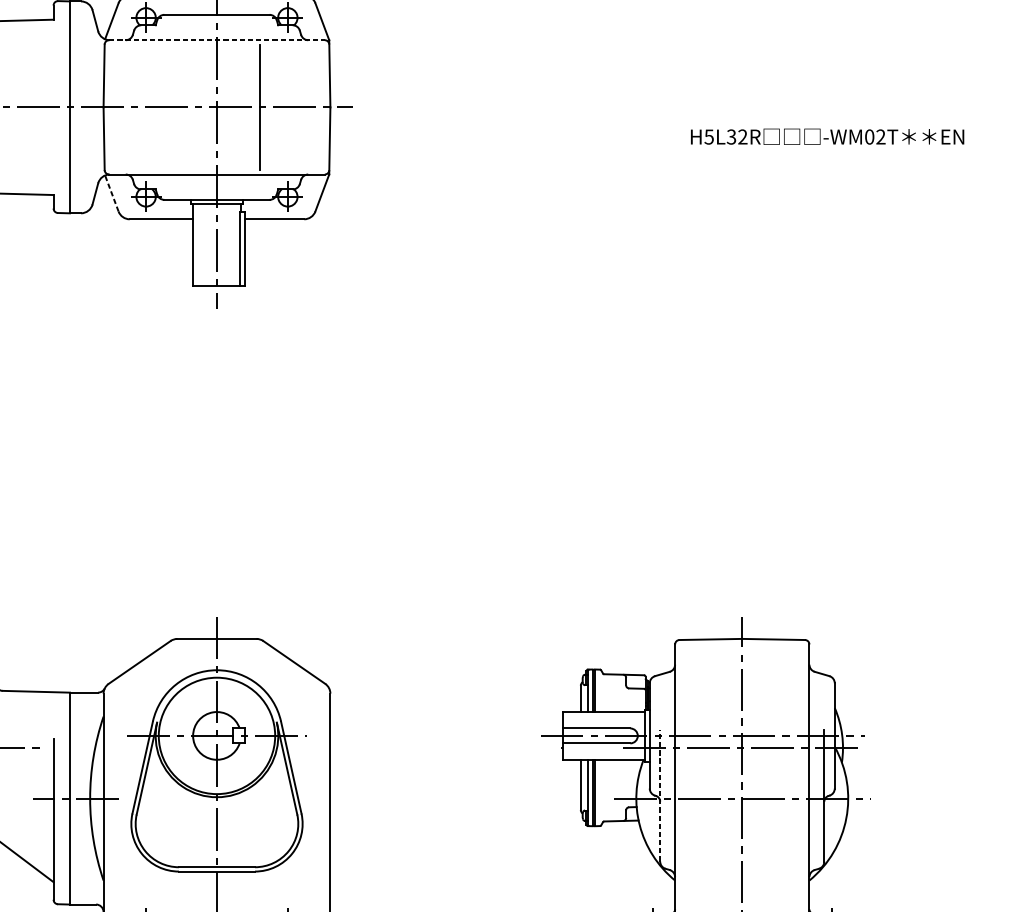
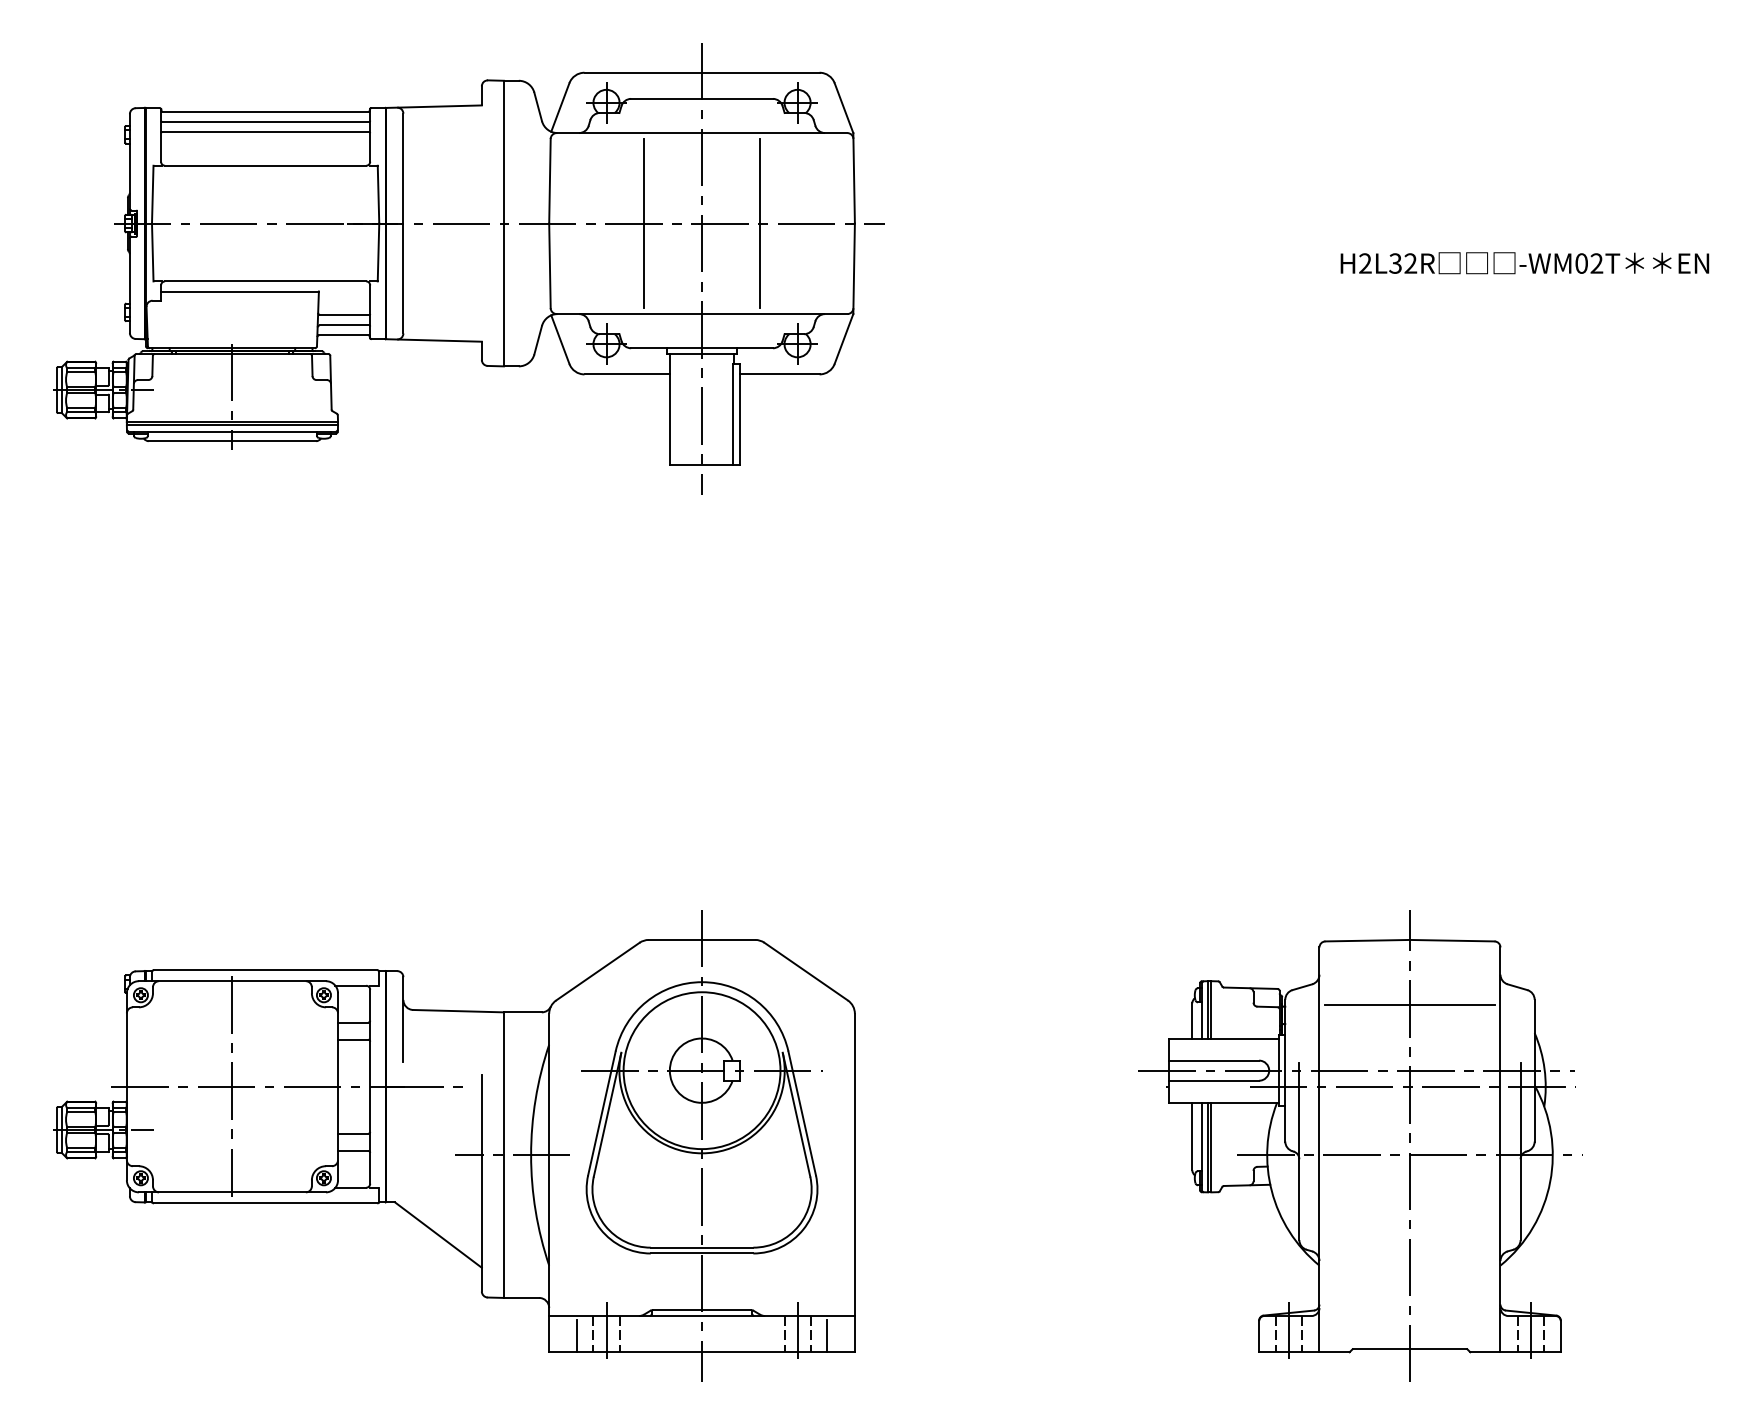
line: (217, 40) -> (702, 133), dashed -> solid
line: (173, 107) -> (643, 223), added
text: (708, 136) -> (1364, 263), H5L32R -> H2L32R
line: (111, 193) -> (560, 339), dashed -> solid
line: (741, 687) -> (1409, 1005), added
line: (660, 795) -> (1299, 1151), dashed -> solid

